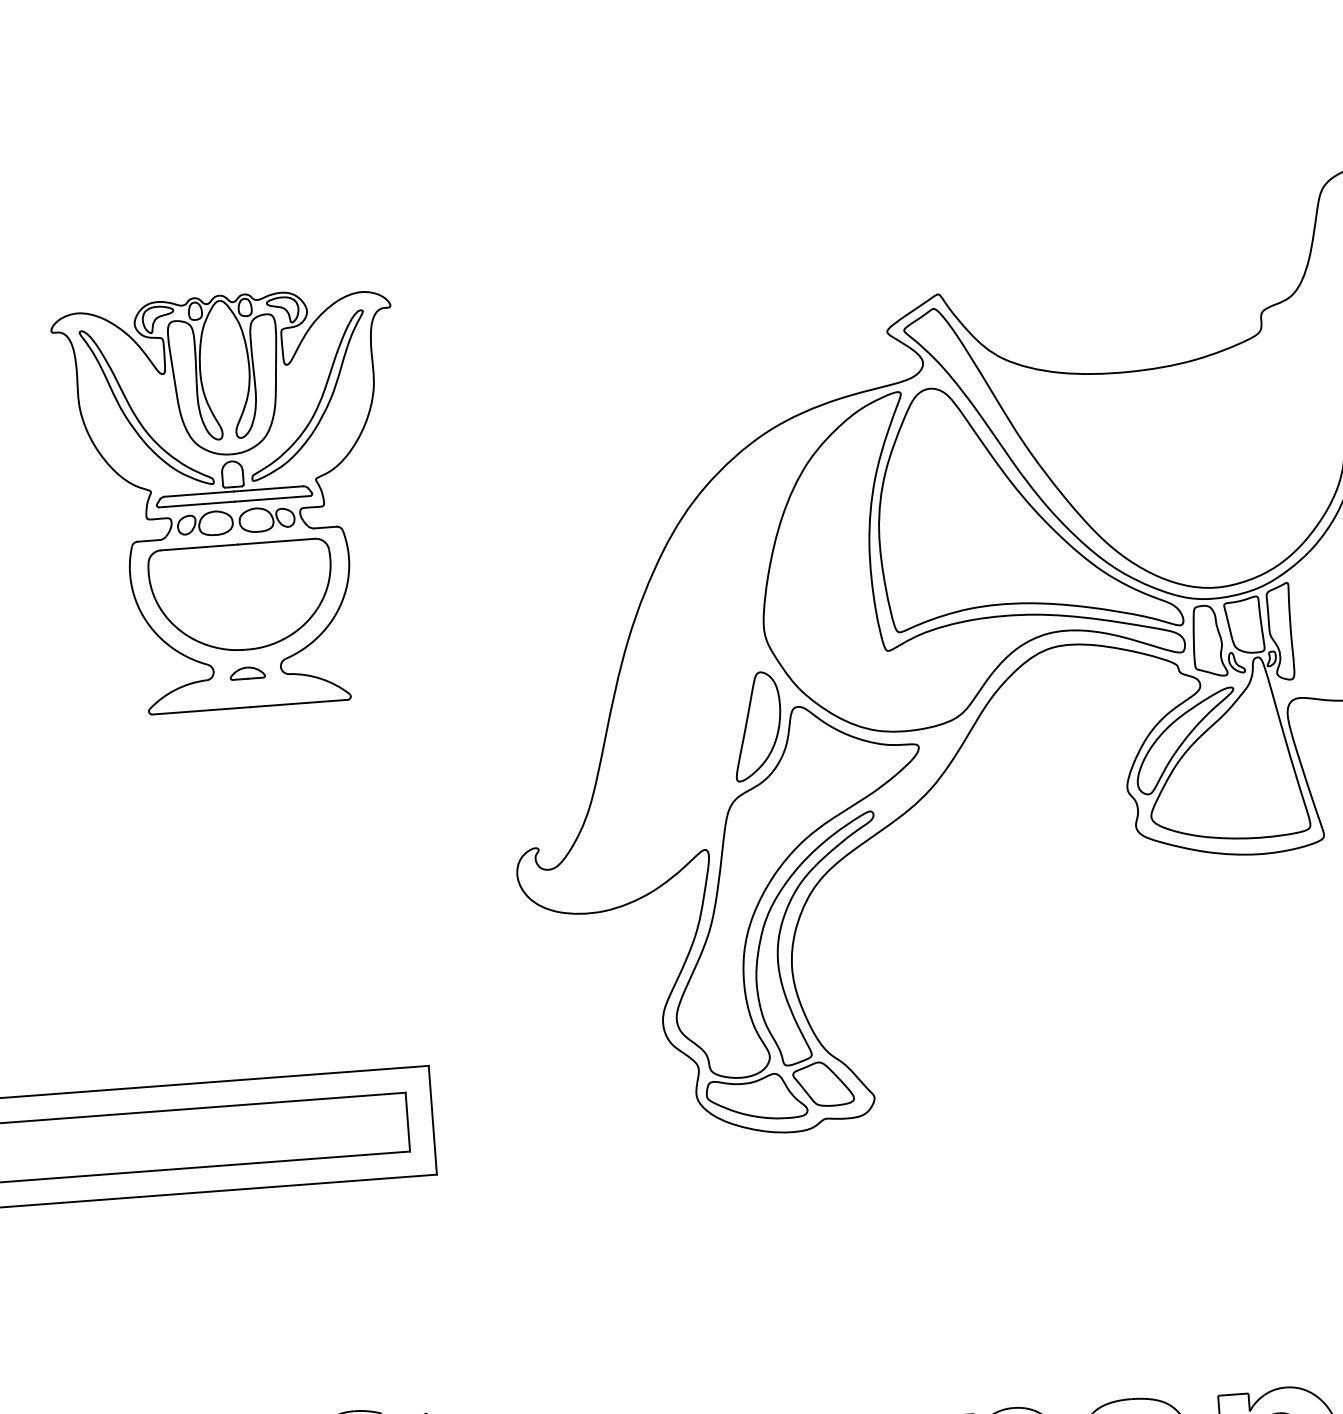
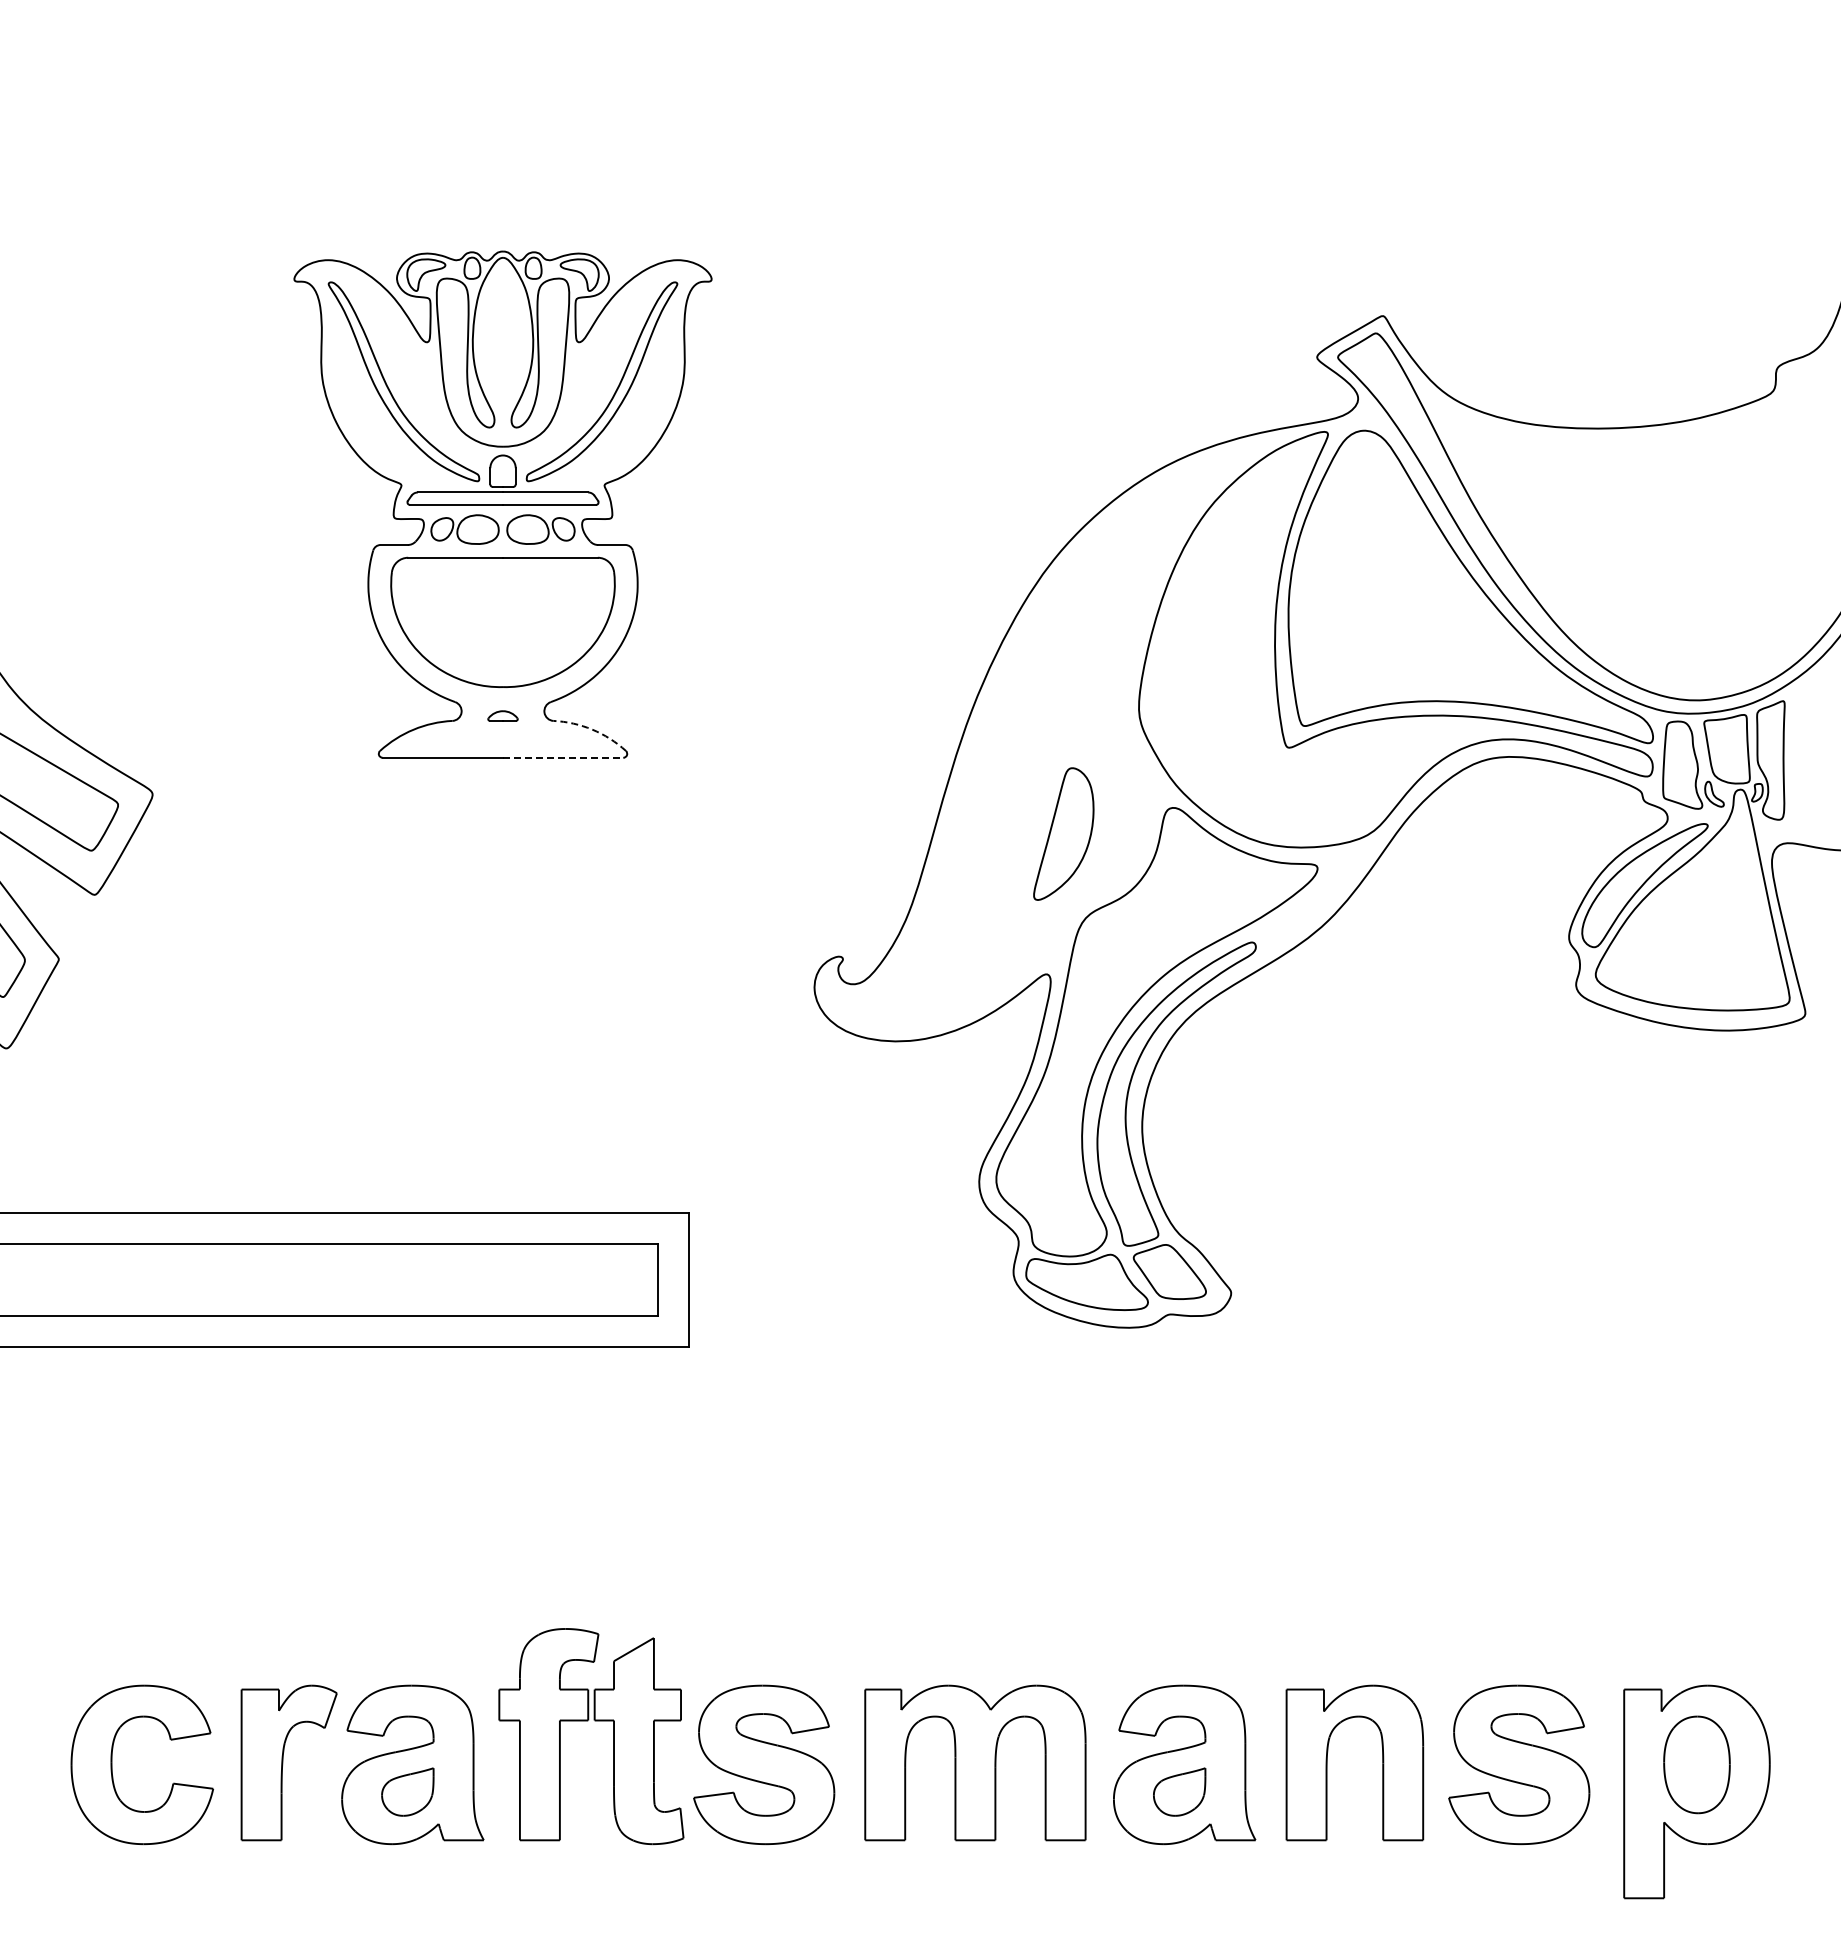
part: (247, 672) -> (502, 715), size x0.7
arc: (321, 678) -> (592, 729), solid -> dashed
line: (299, 703) -> (563, 757), solid -> dashed
part: (756, 725) -> (1063, 833), moved

